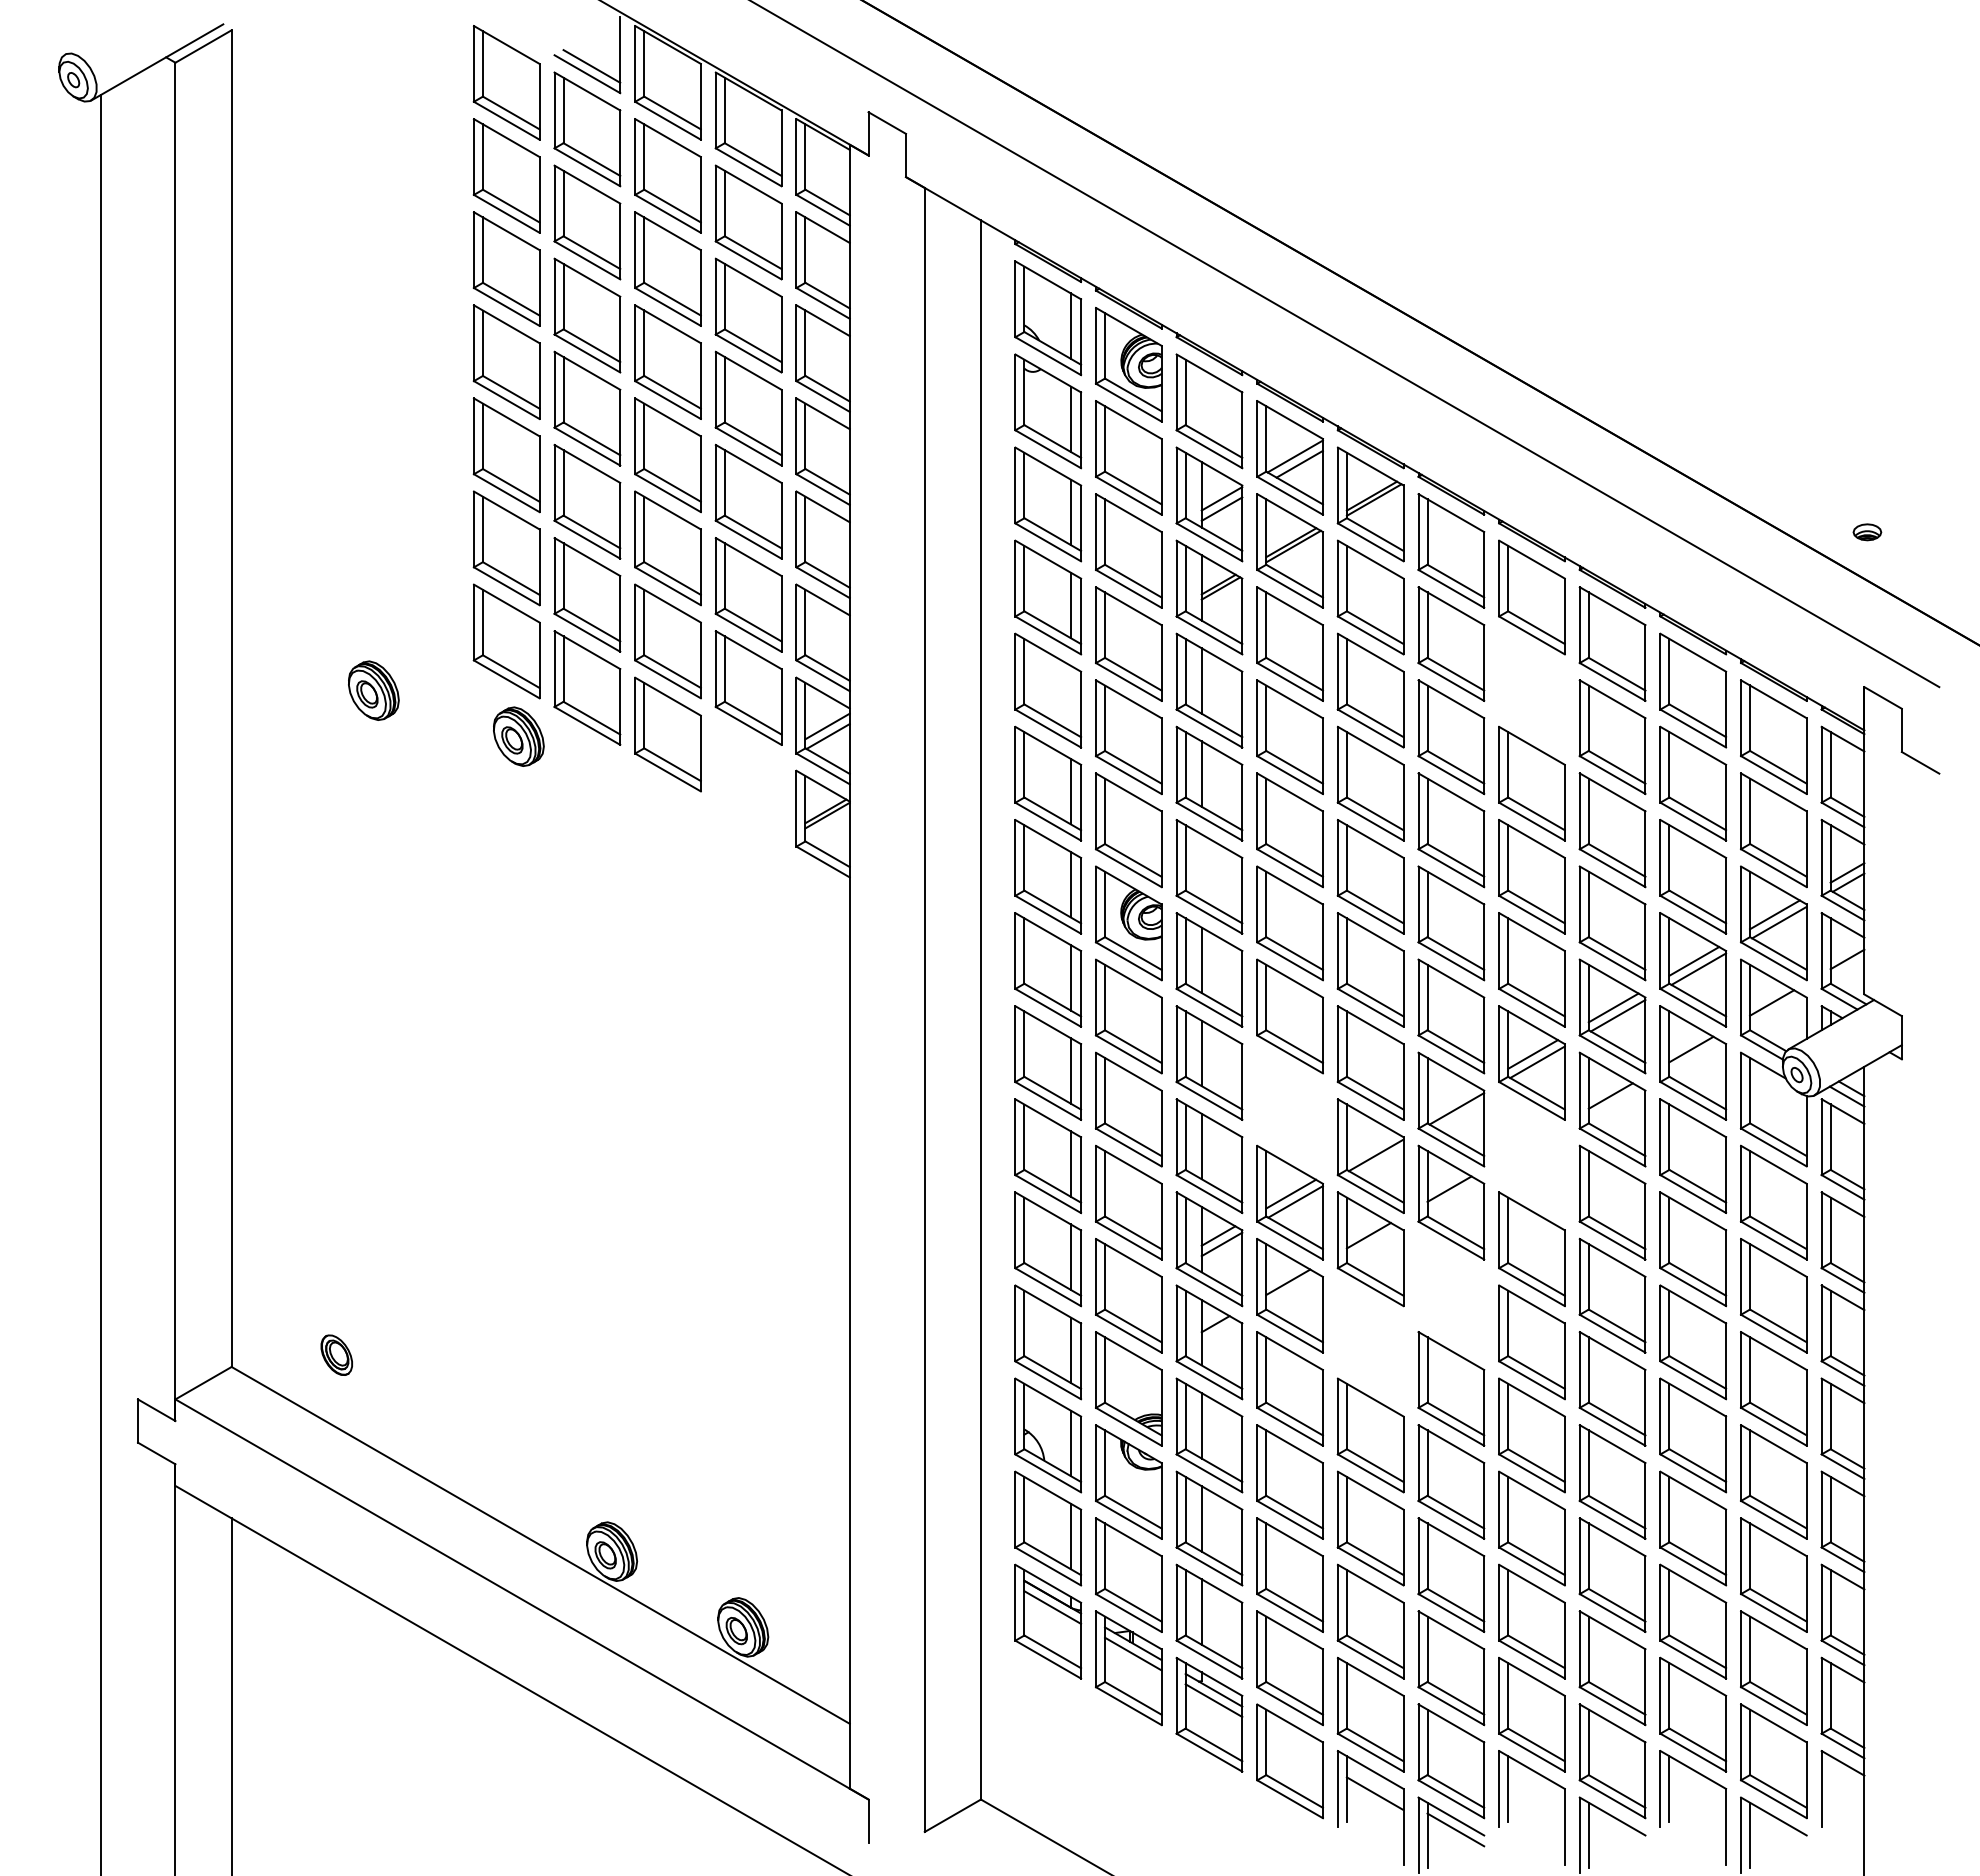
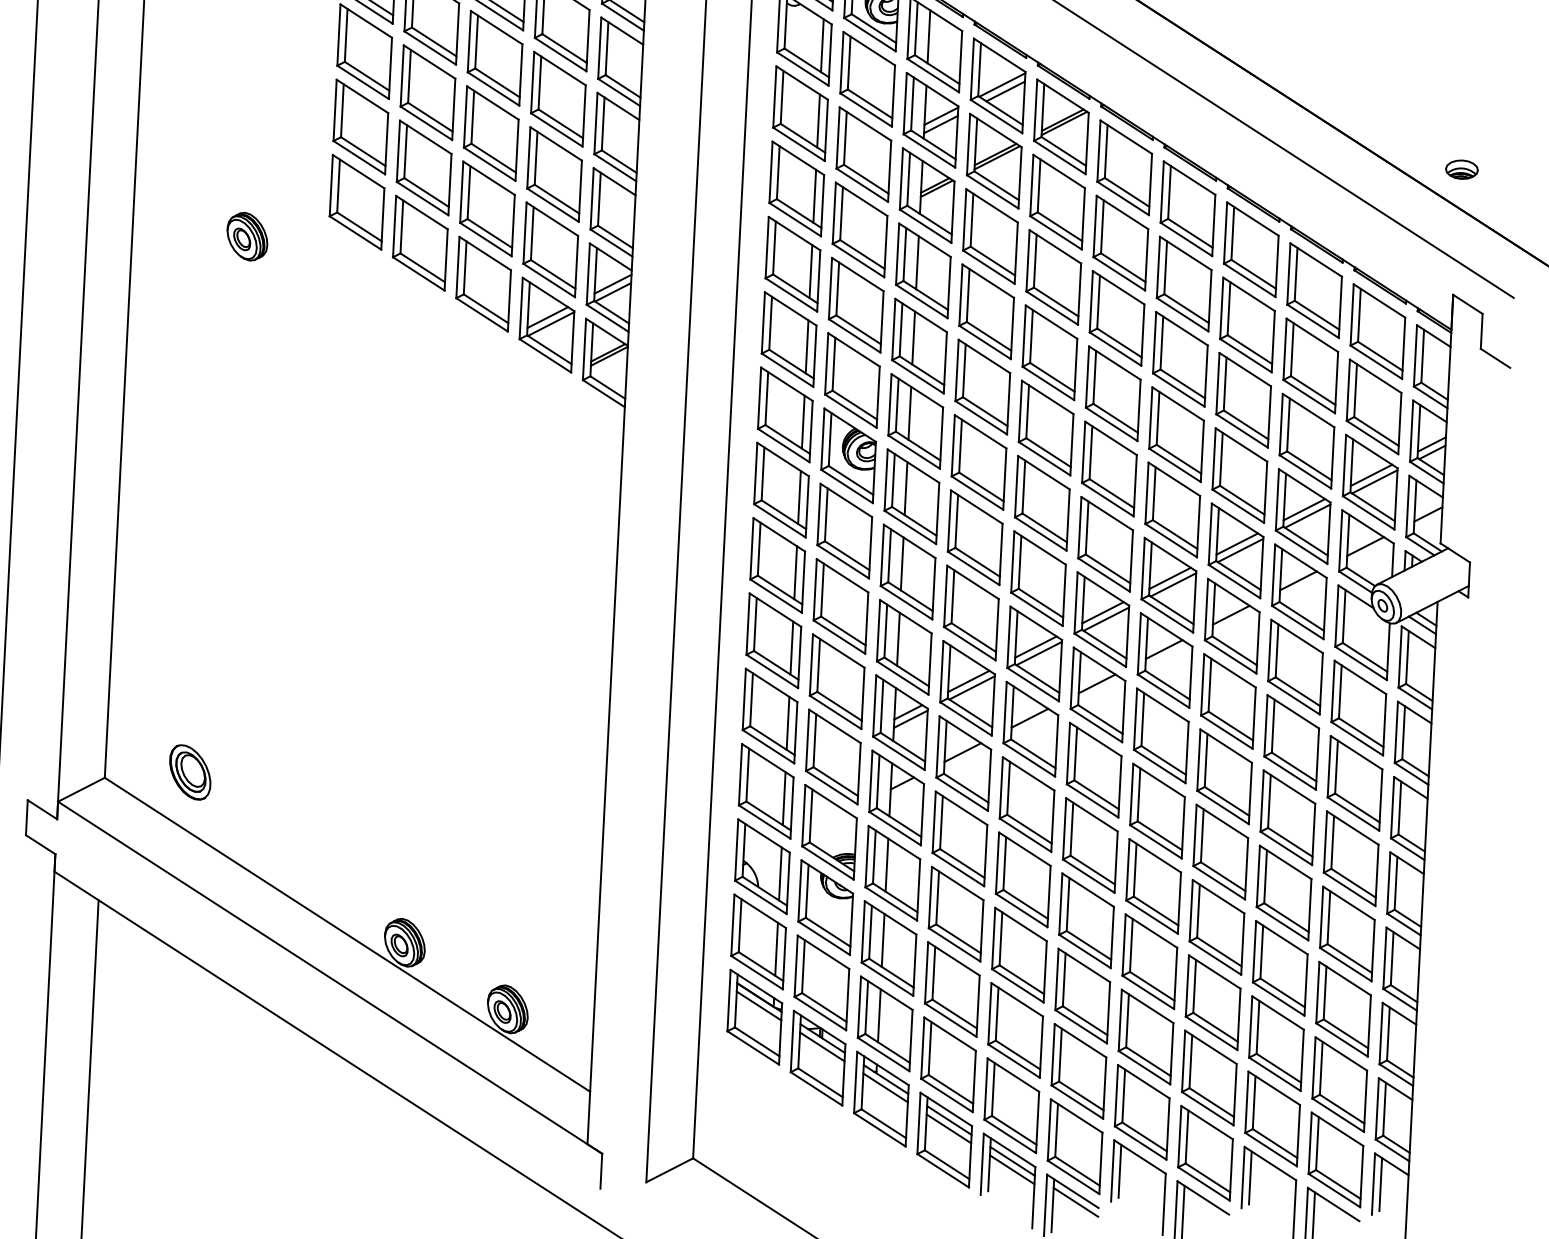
line: (1201, 401) -> (928, 36), added
part: (1867, 532) -> (1462, 169), size x1.43
part: (1531, 690) -> (1183, 283), added
line: (1070, 698) -> (810, 271), added
part: (518, 736) -> (362, 279), removed
part: (748, 780) -> (546, 324), added
line: (1201, 866) -> (909, 412), added
line: (1452, 1100) -> (1103, 612), added
part: (1289, 1109) -> (970, 612), added
line: (1371, 1147) -> (1035, 647), added
part: (1531, 1155) -> (1164, 660), added
part: (1451, 1295) -> (1094, 769), added
part: (1370, 1342) -> (1026, 804), added
part: (336, 1355) -> (190, 772), size x1.67
line: (1294, 1736) -> (949, 1120), added
line: (1294, 1746) -> (948, 1128), added
line: (1374, 1783) -> (1012, 1161), added
line: (1830, 1788) -> (1380, 1184), added

